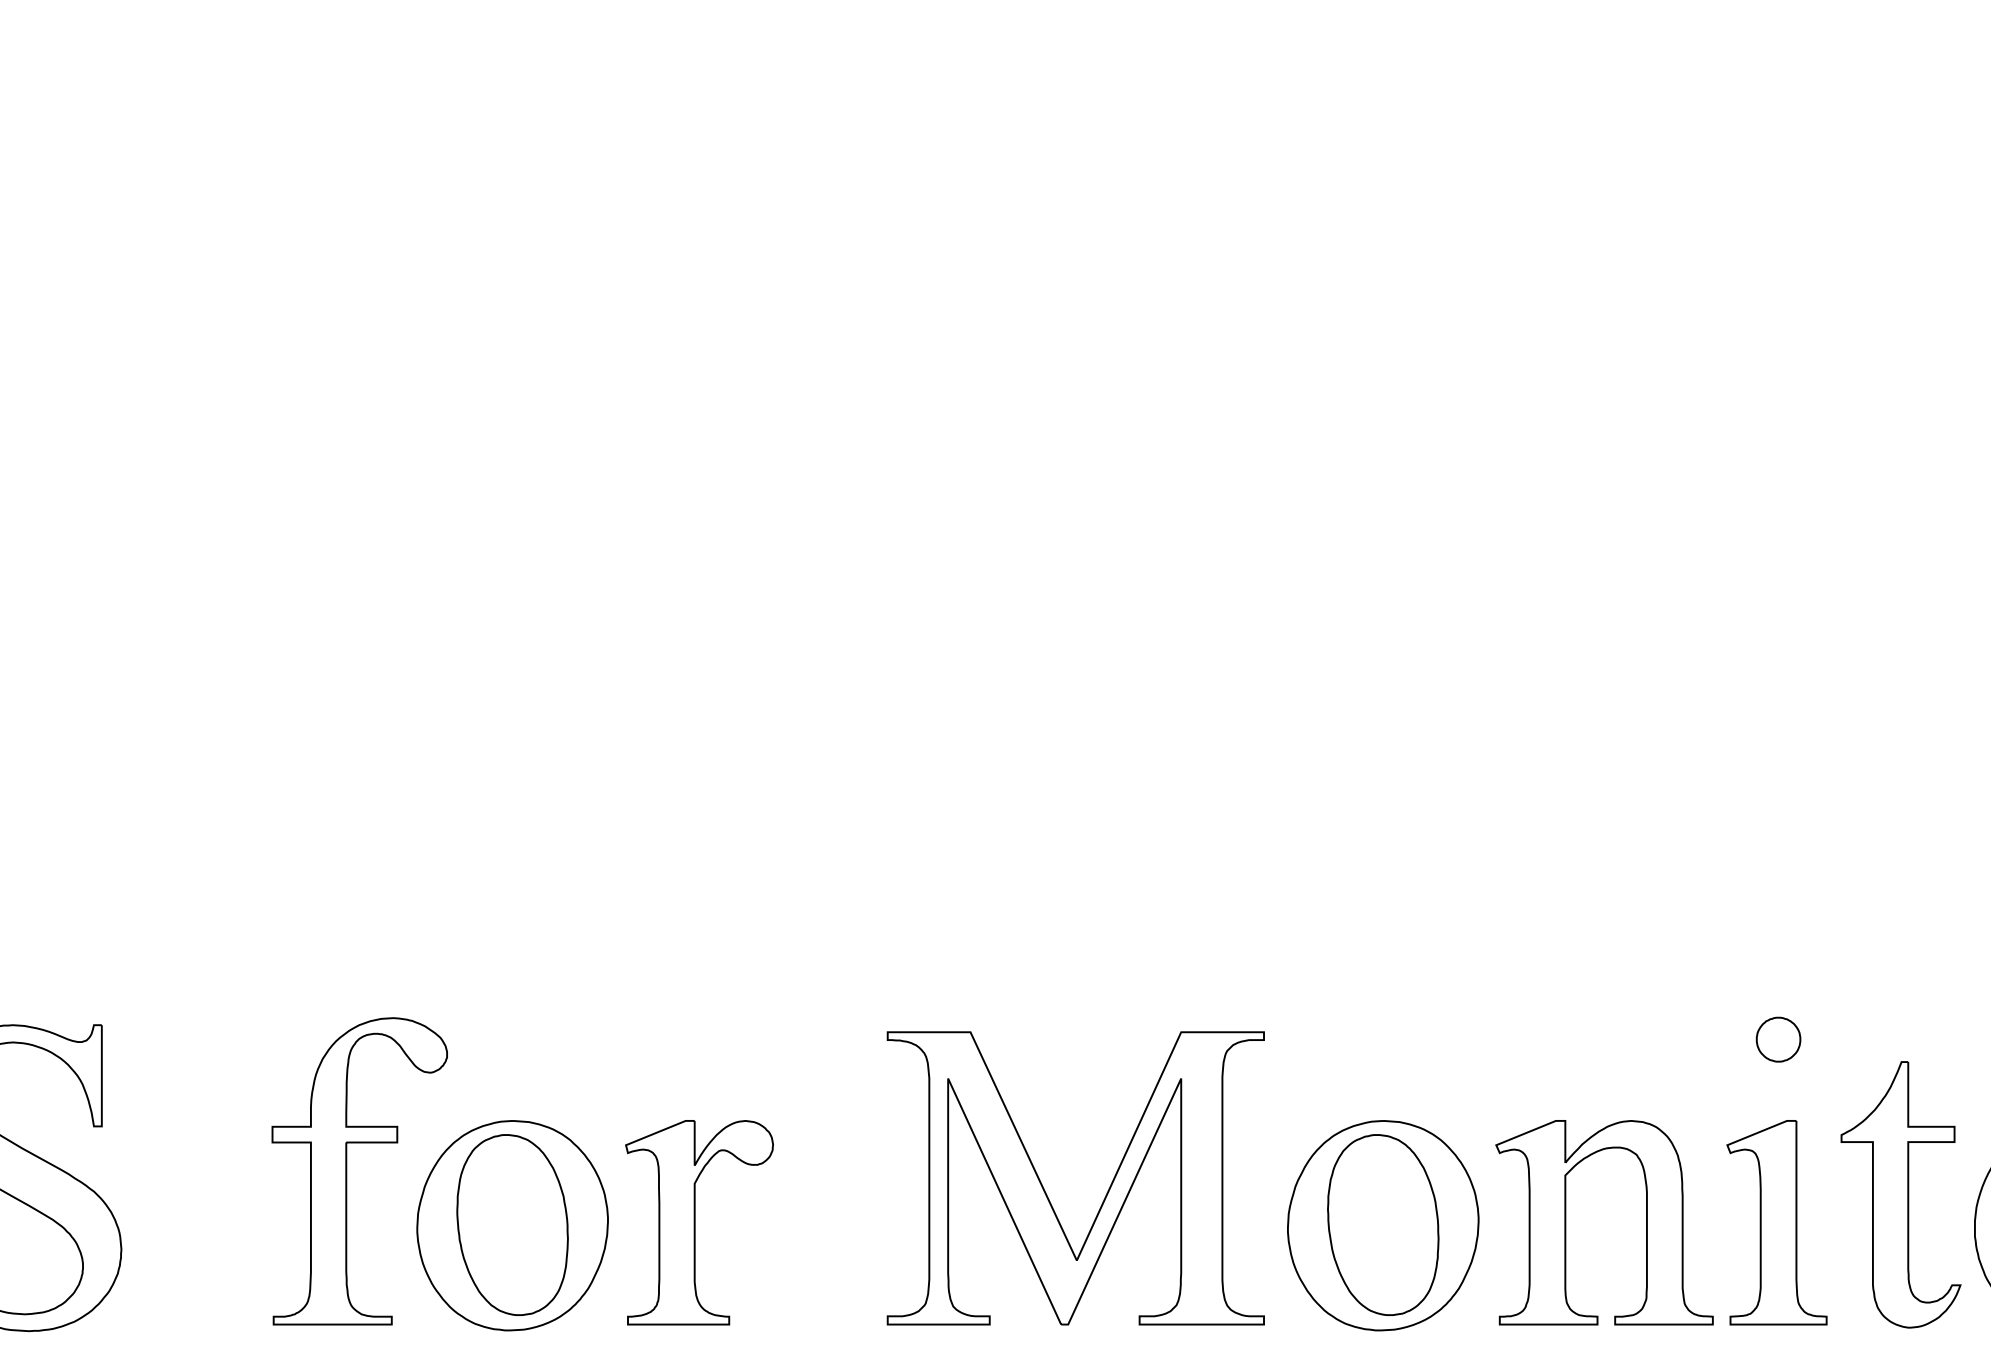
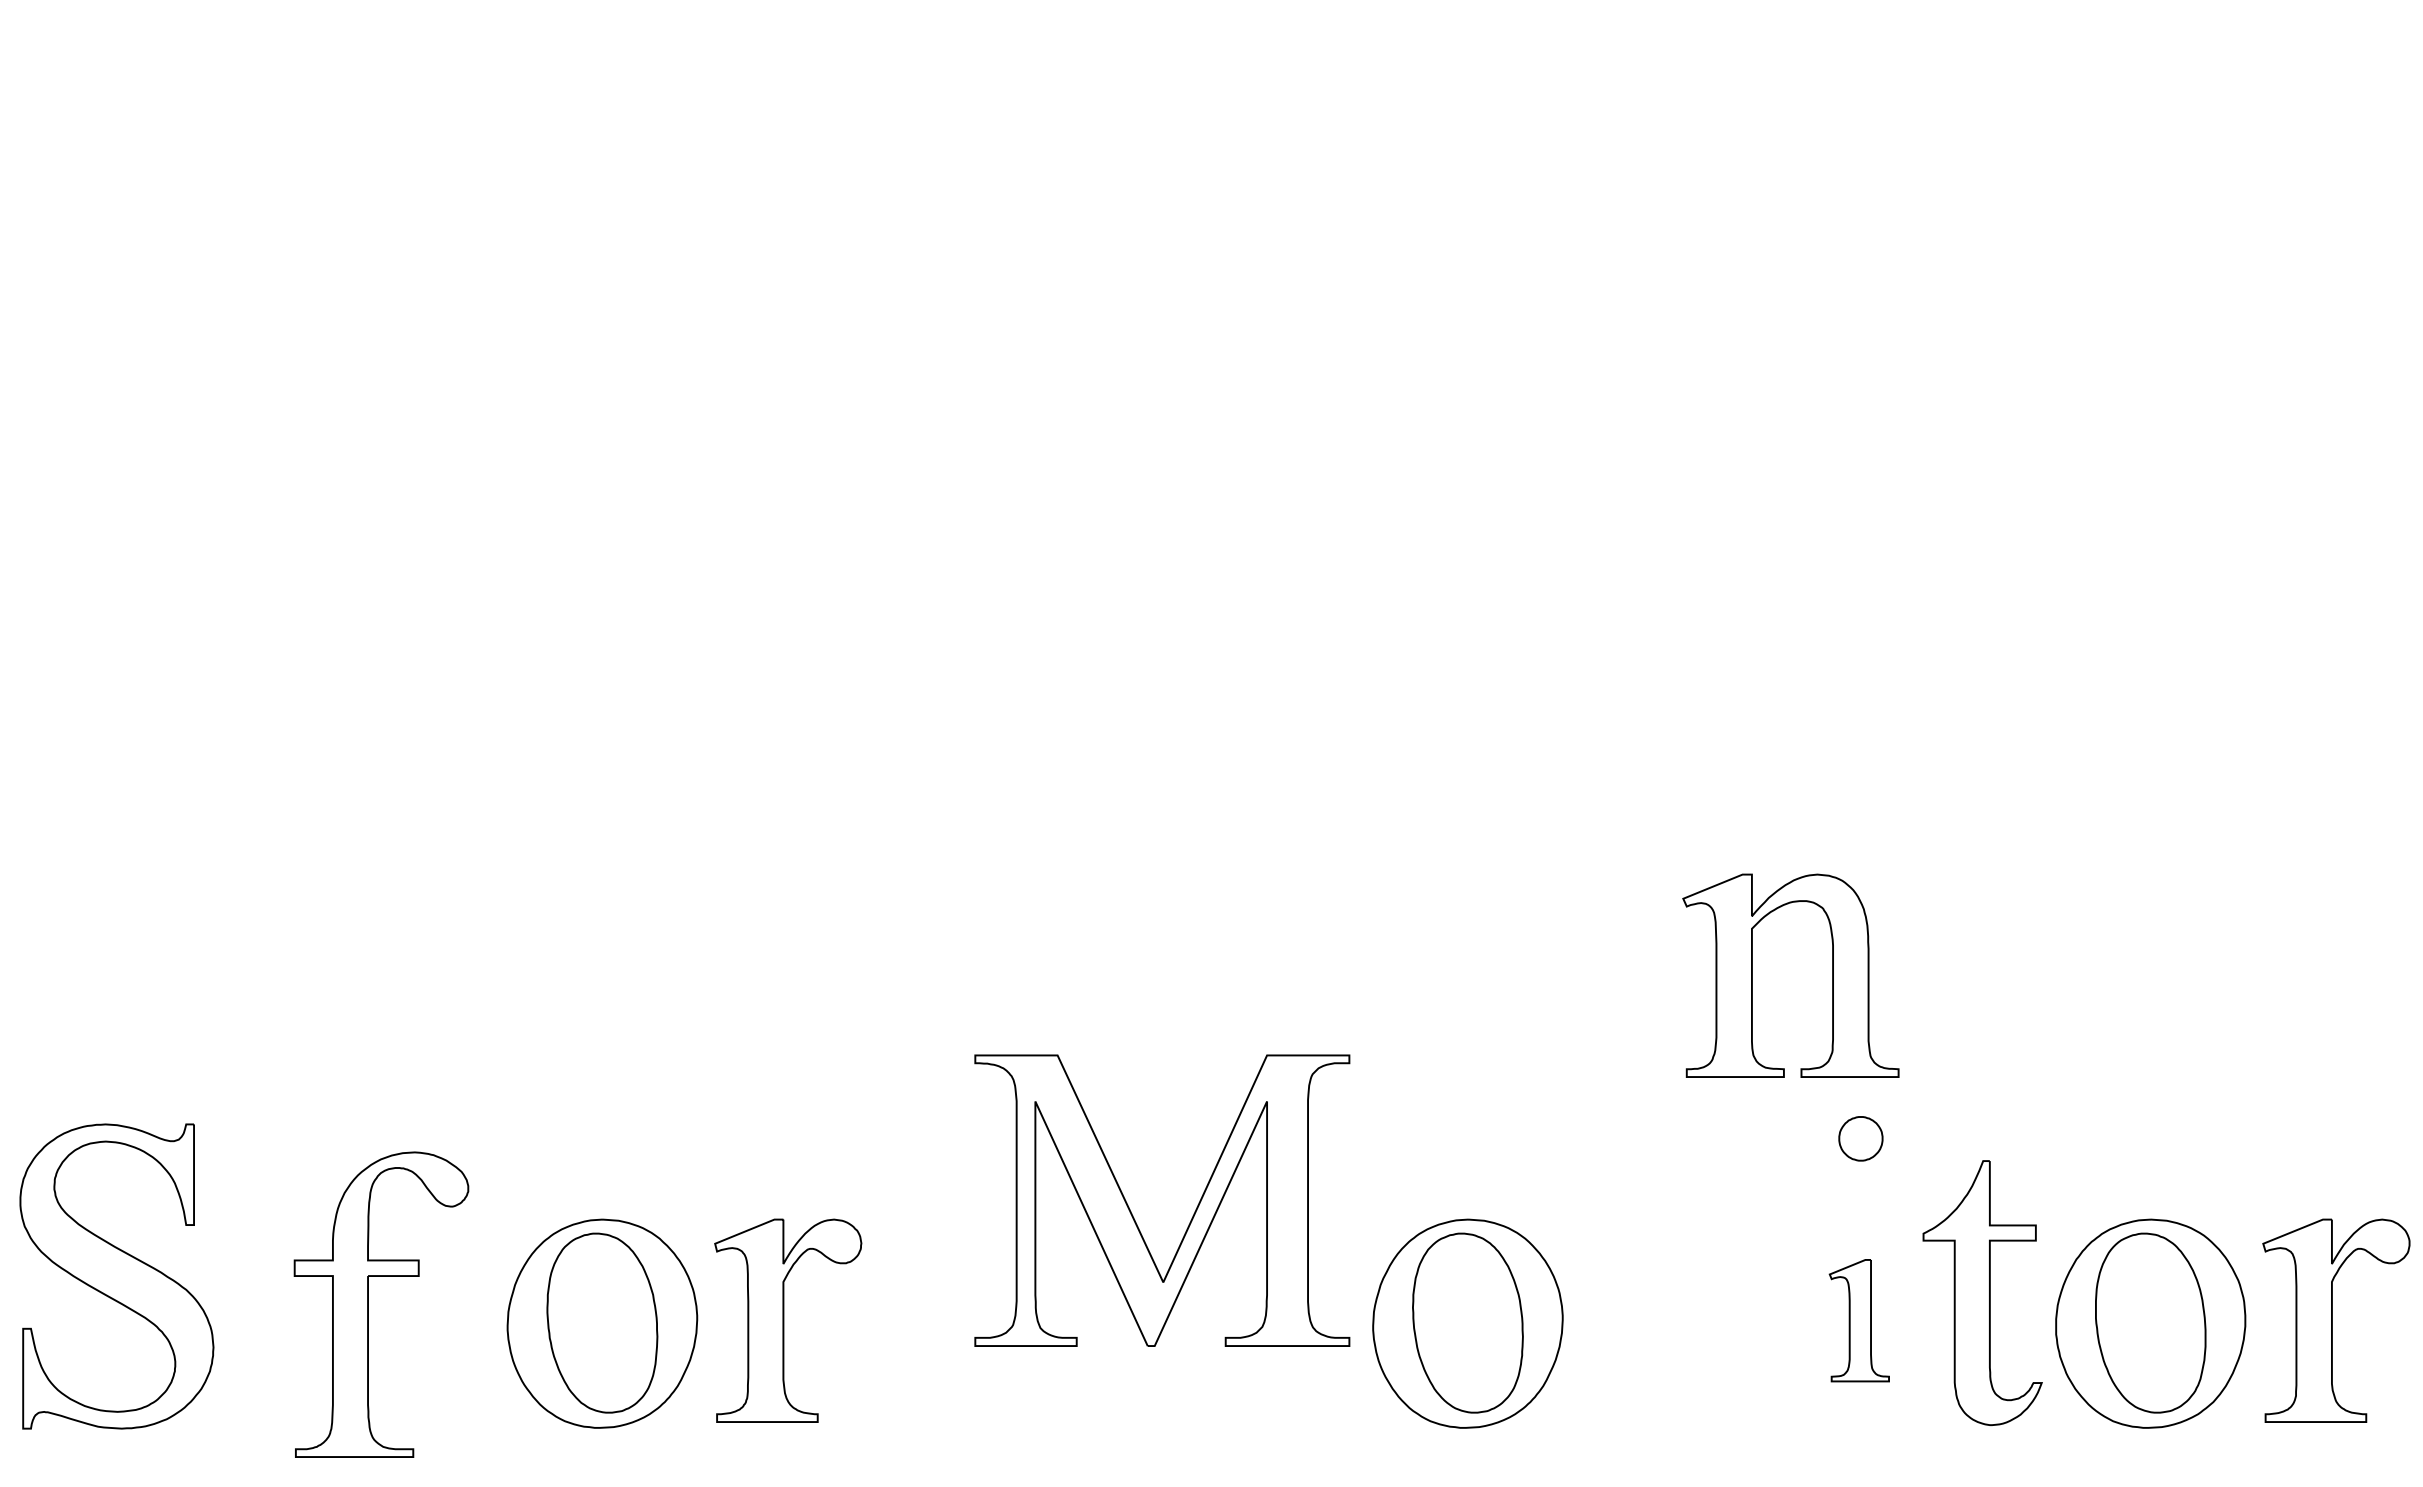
part: (346, 1171) -> (368, 1304), moved
part: (1046, 1193) -> (1133, 1215), moved
part: (1565, 1222) -> (1752, 975), moved
part: (1777, 1222) -> (1859, 1320), size x0.6

